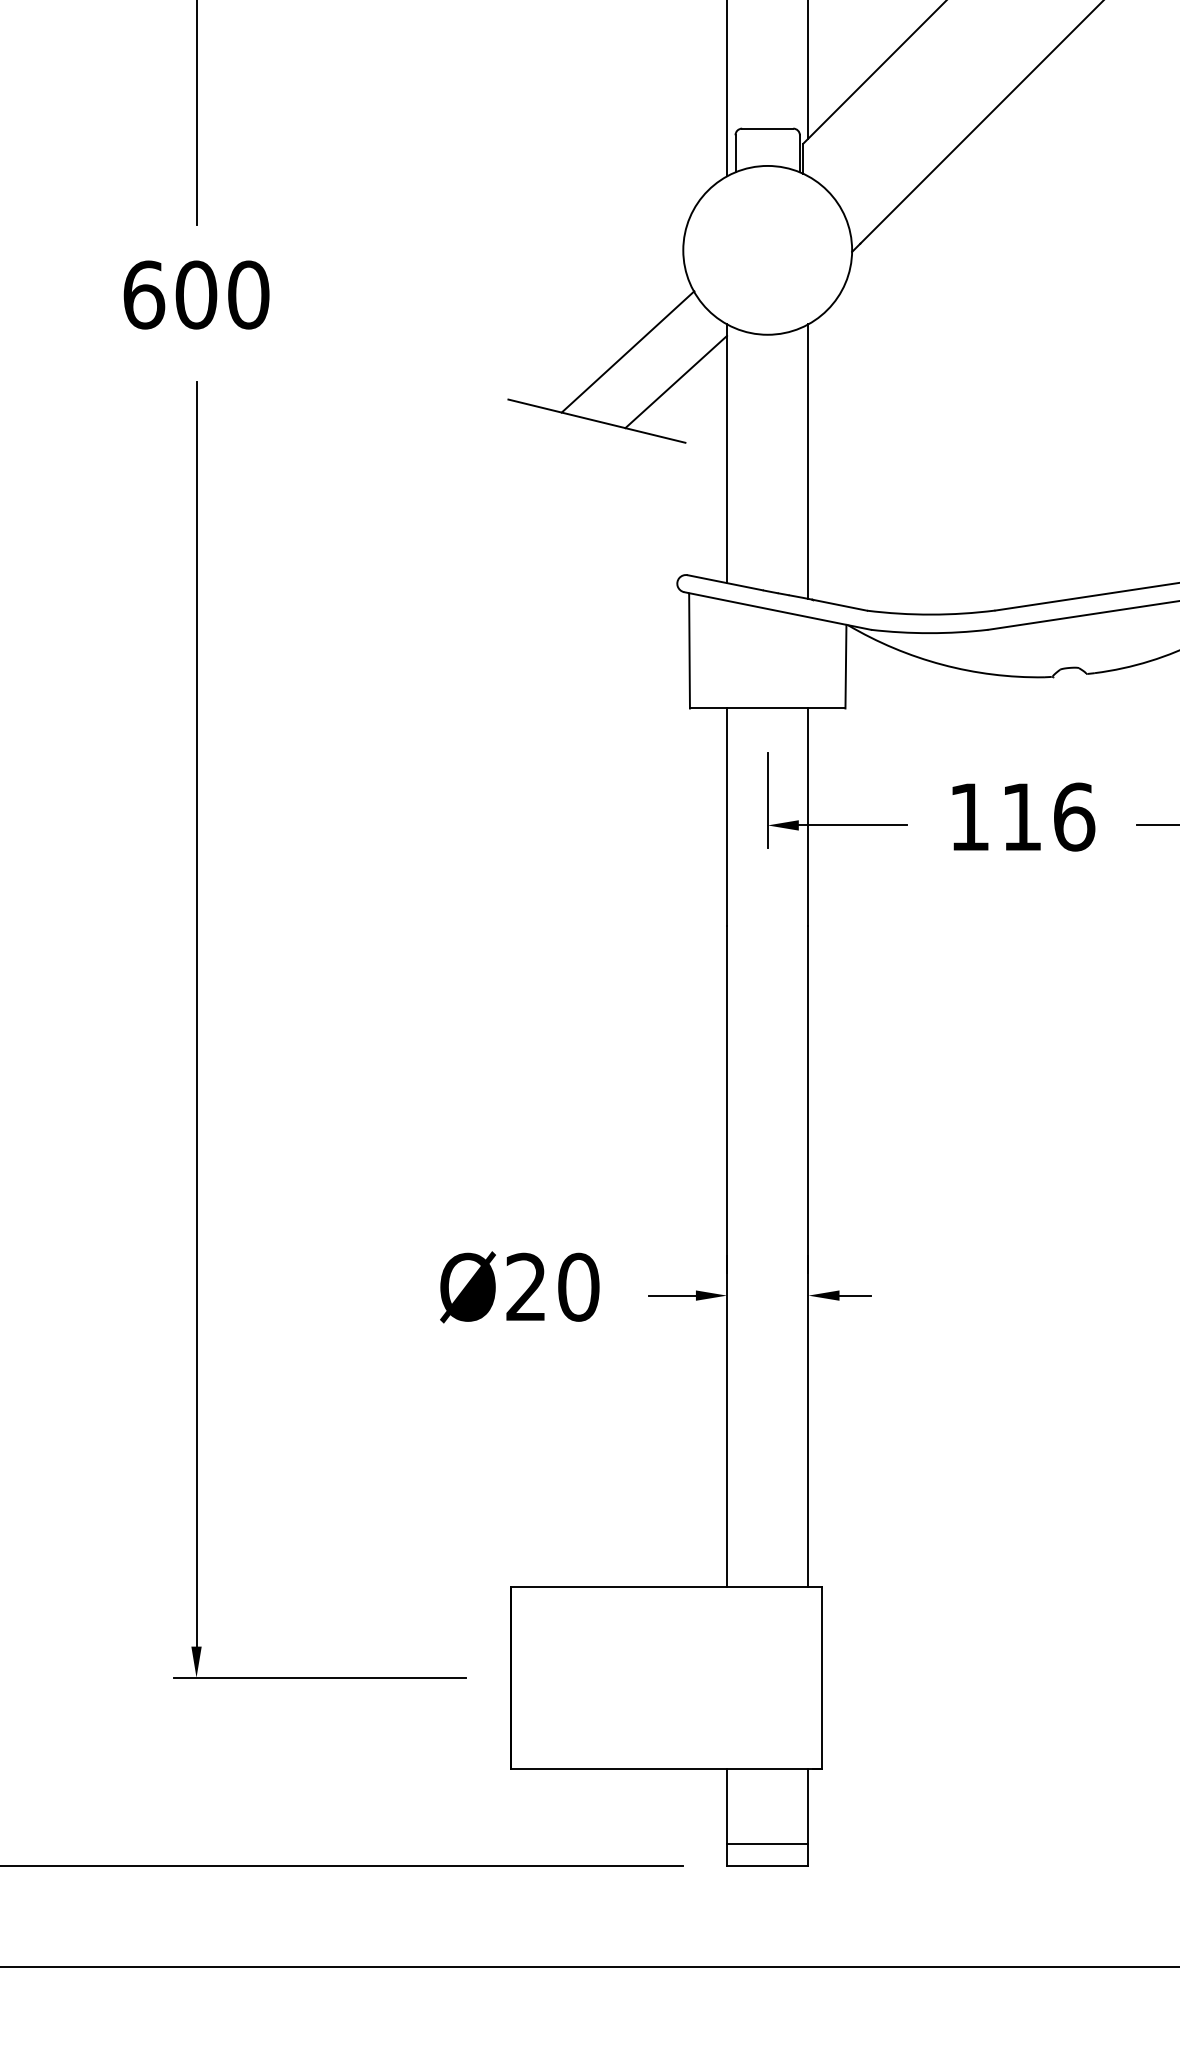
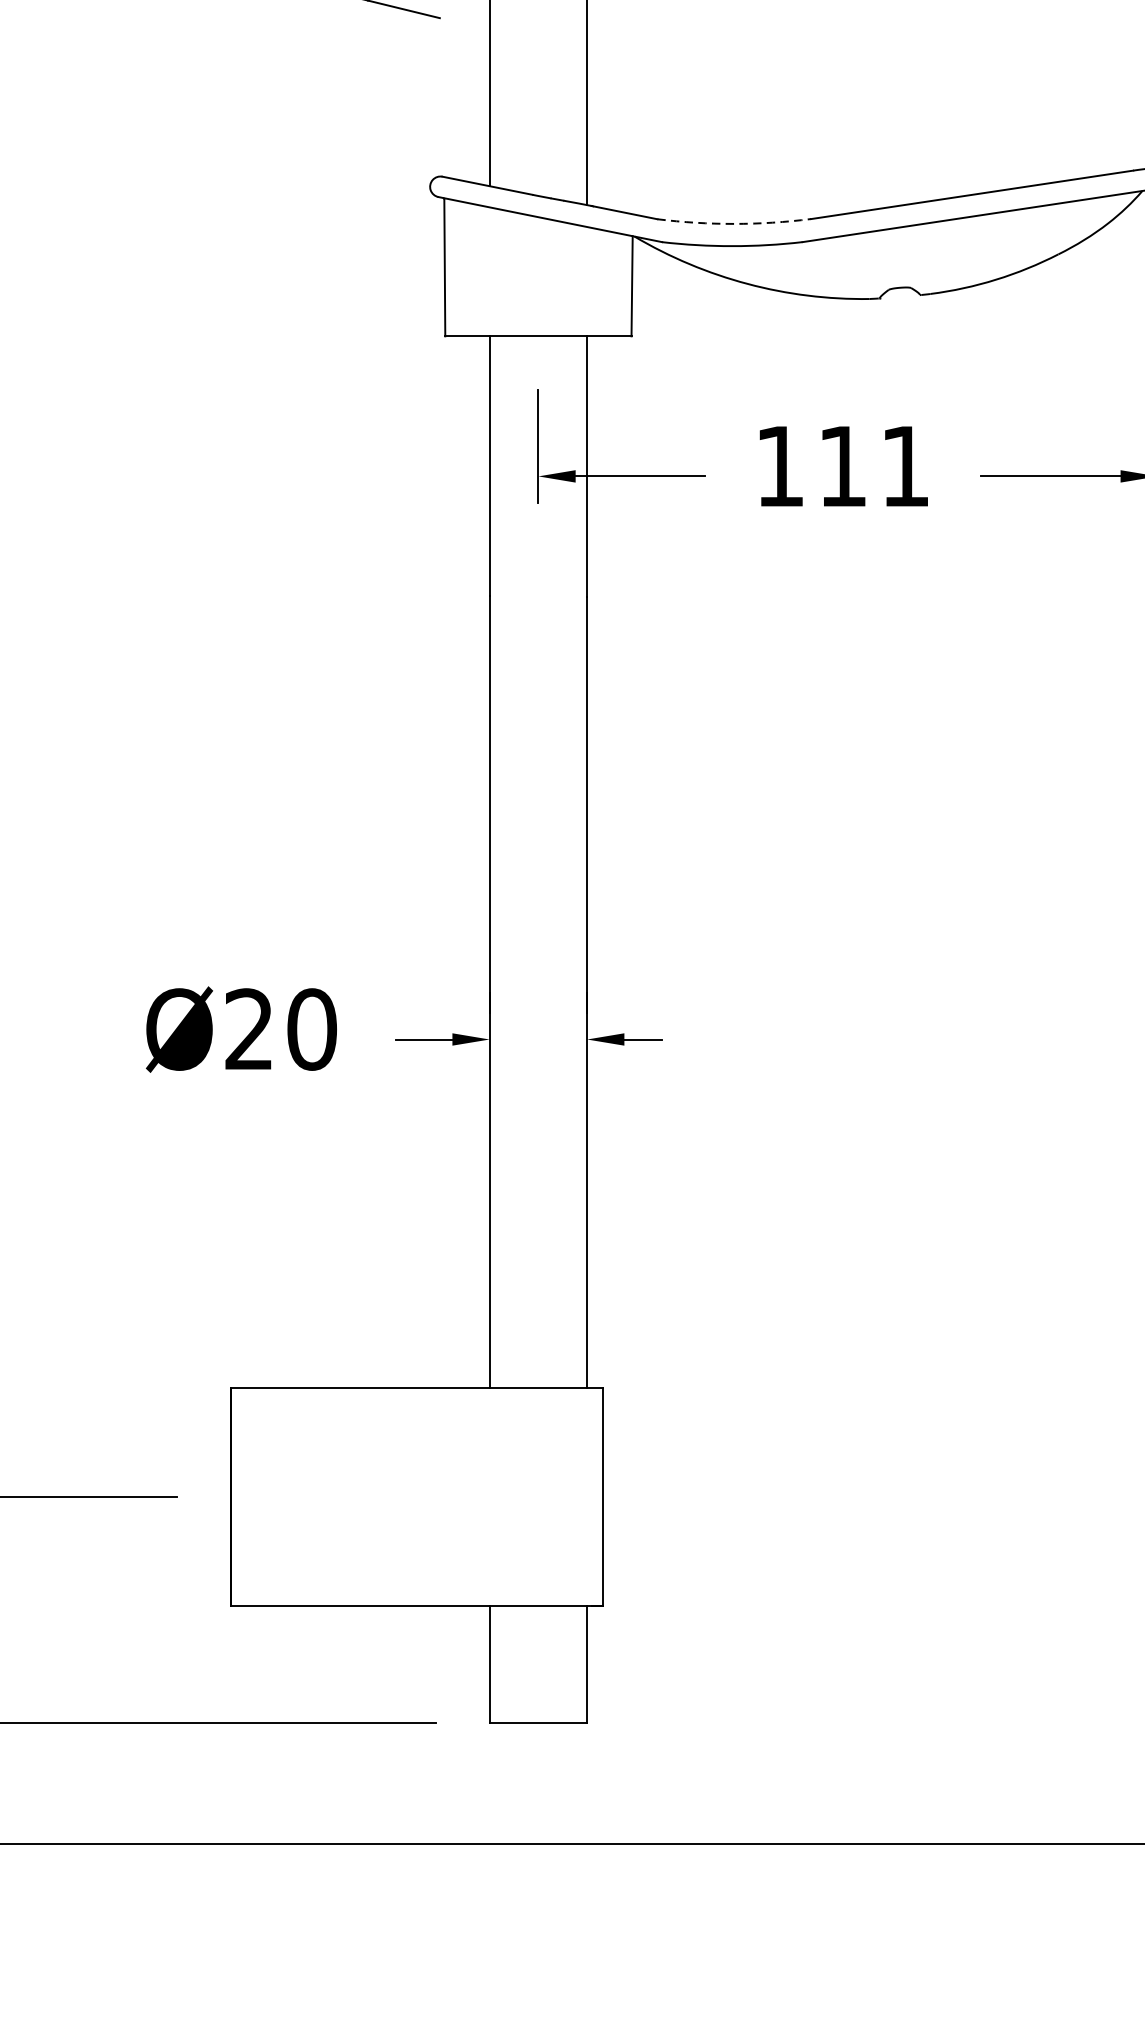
arc: (931, 614) -> (734, 223), solid -> dashed
text: (1074, 816) -> (905, 465), 116 -> 111
line: (767, 1843) -> (538, 1695), removed

